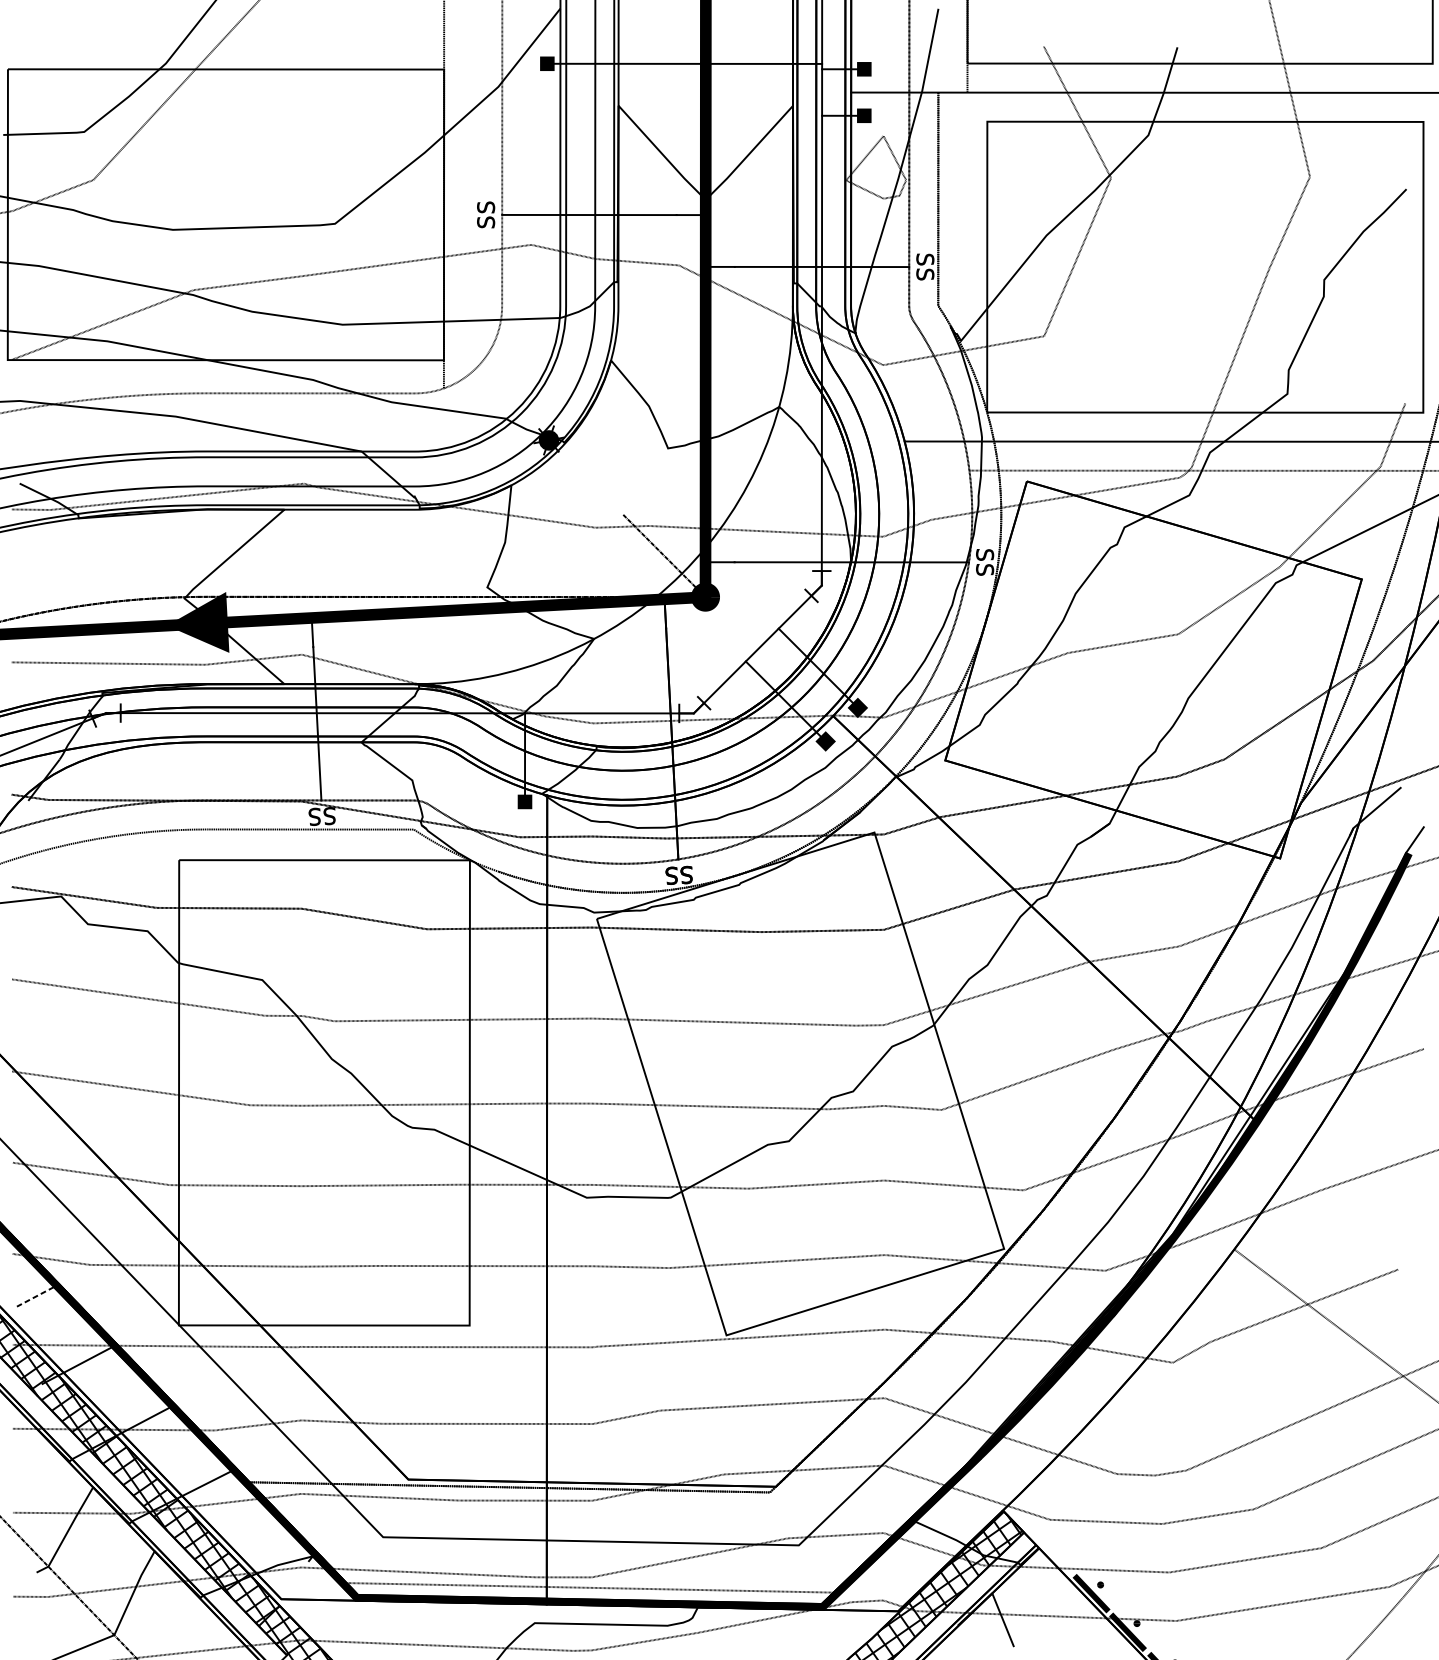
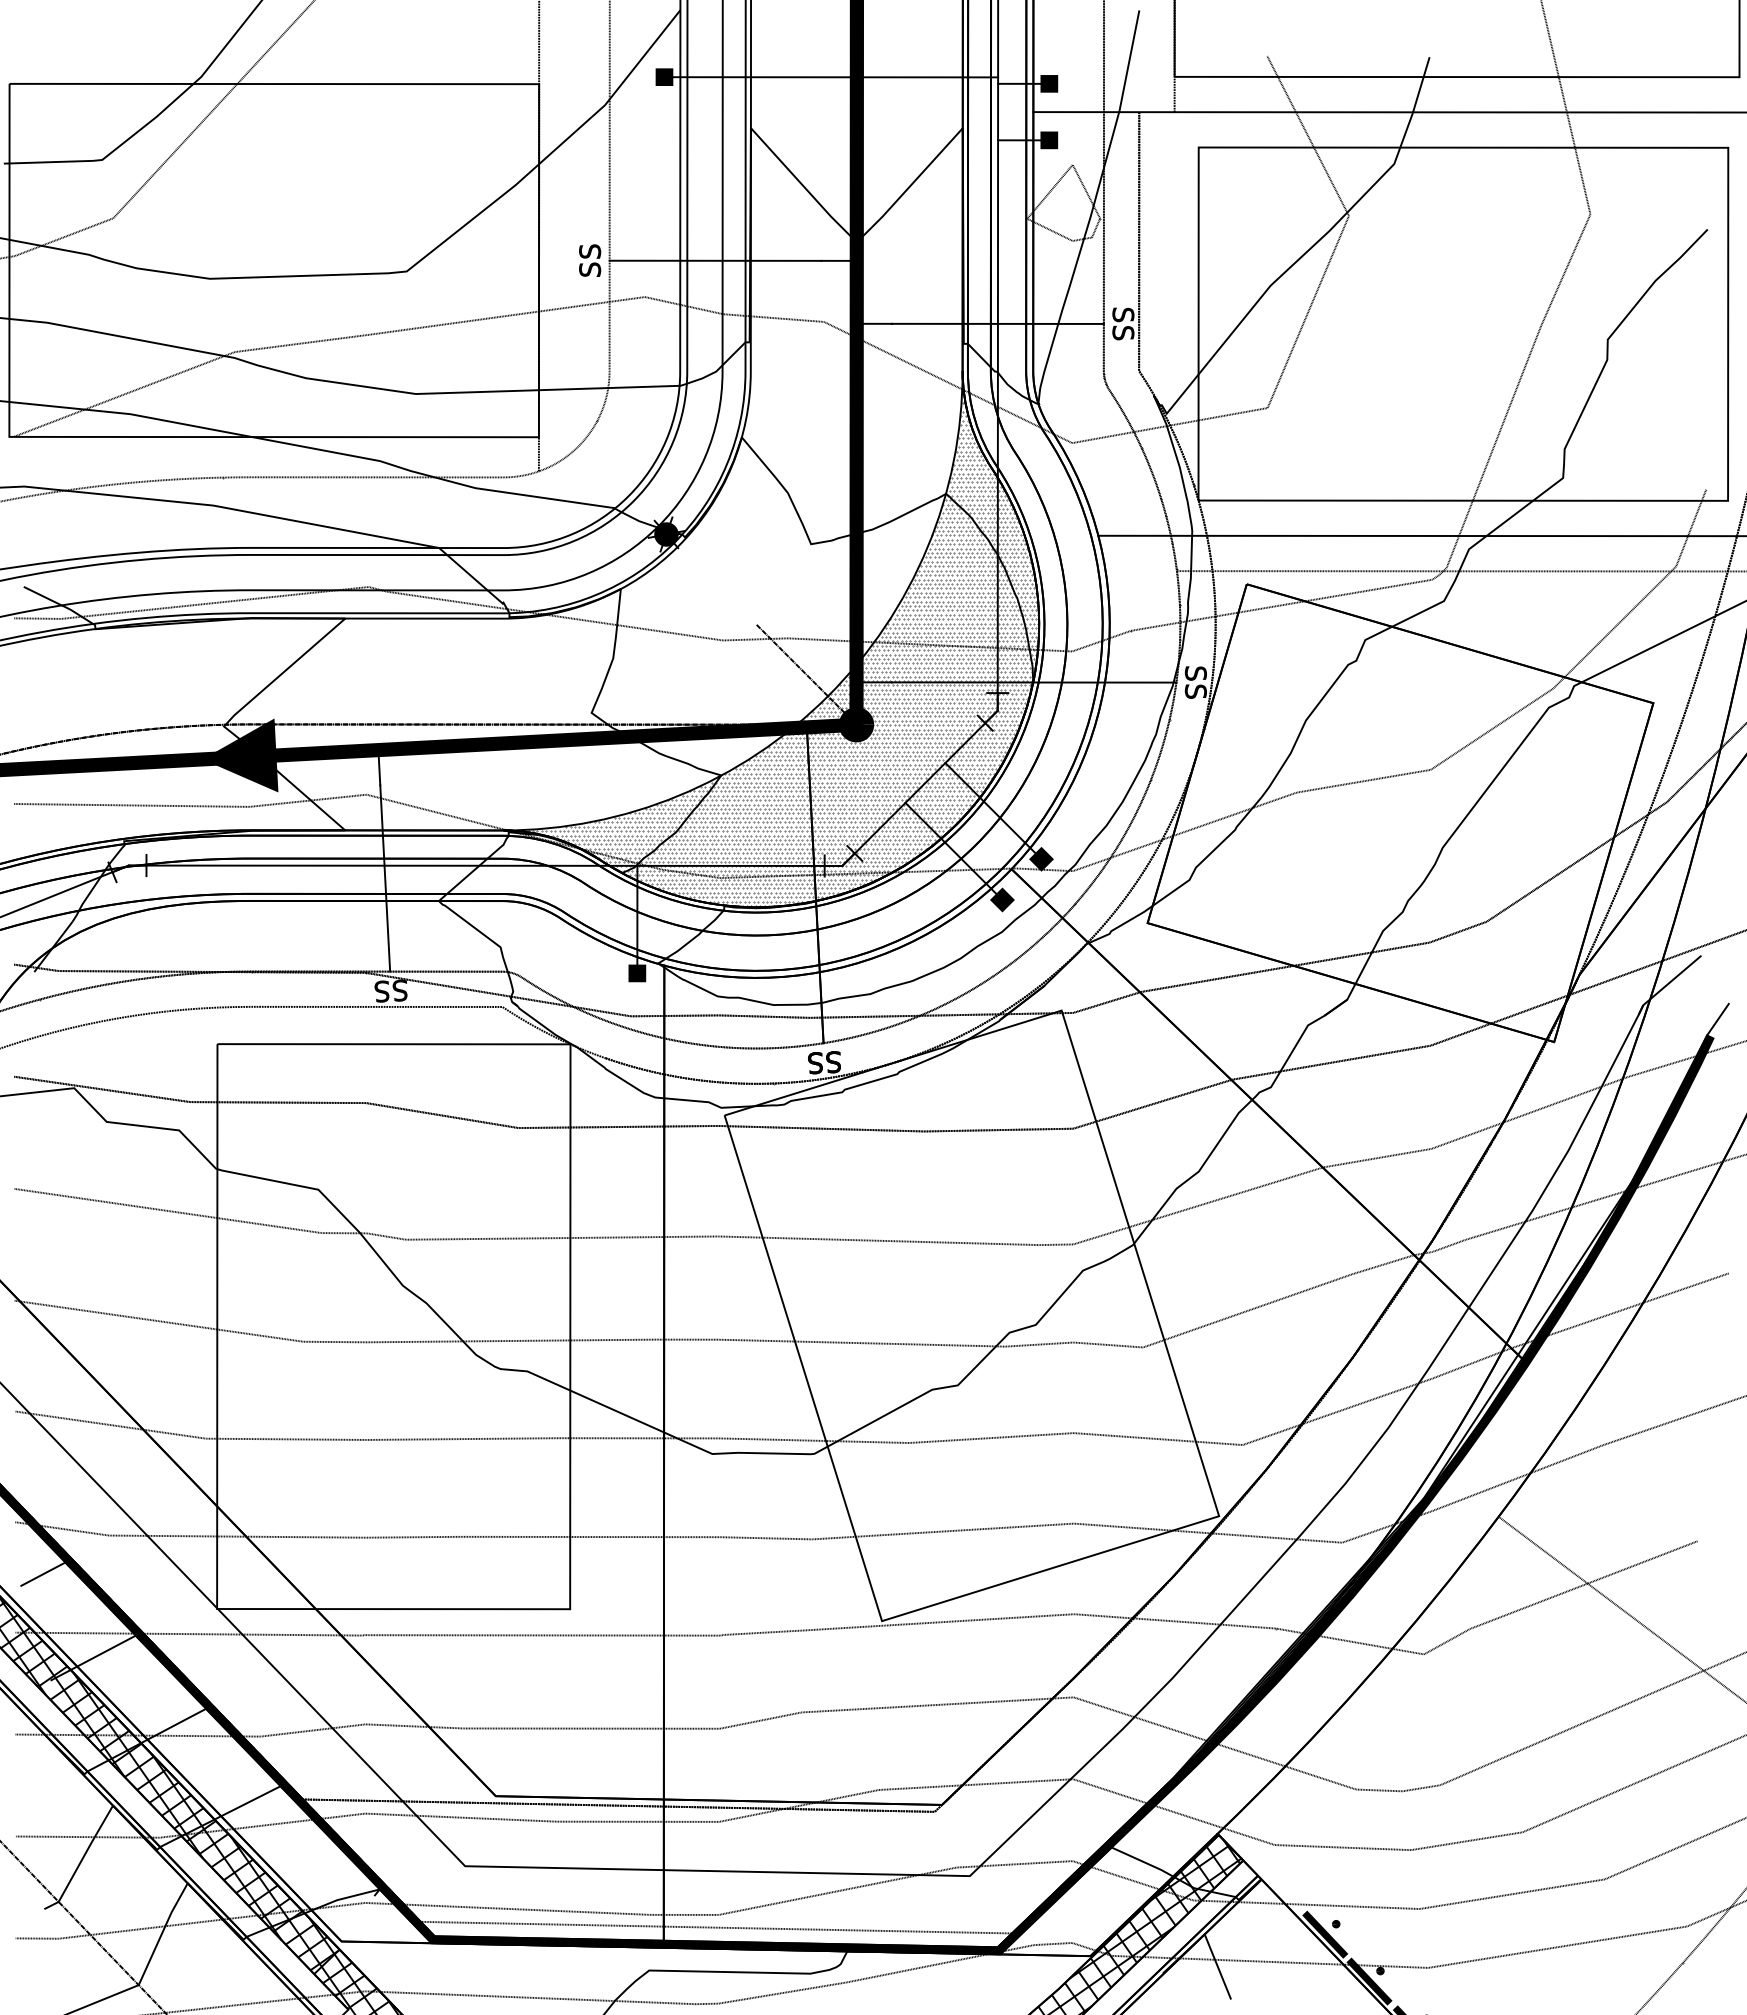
hatch: (641, 535) -> (778, 650), added
line: (35, 1296) -> (42, 1574), dashed -> solid

